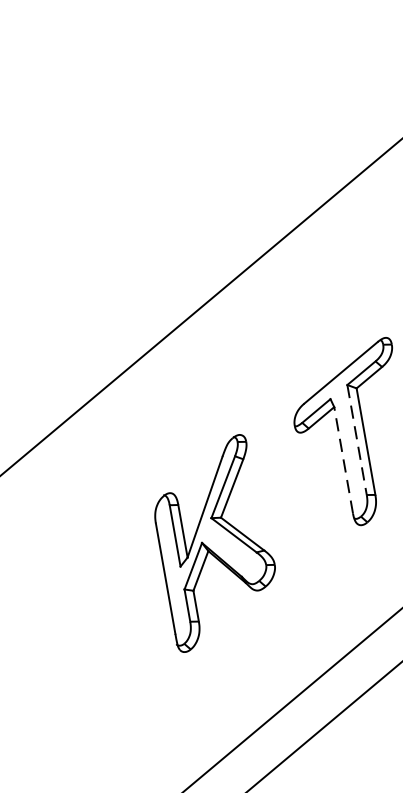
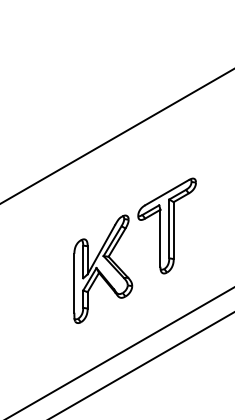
line: (357, 440) -> (169, 229), dashed -> solid
line: (343, 458) -> (160, 237), dashed -> solid
part: (215, 541) -> (103, 268), moved

